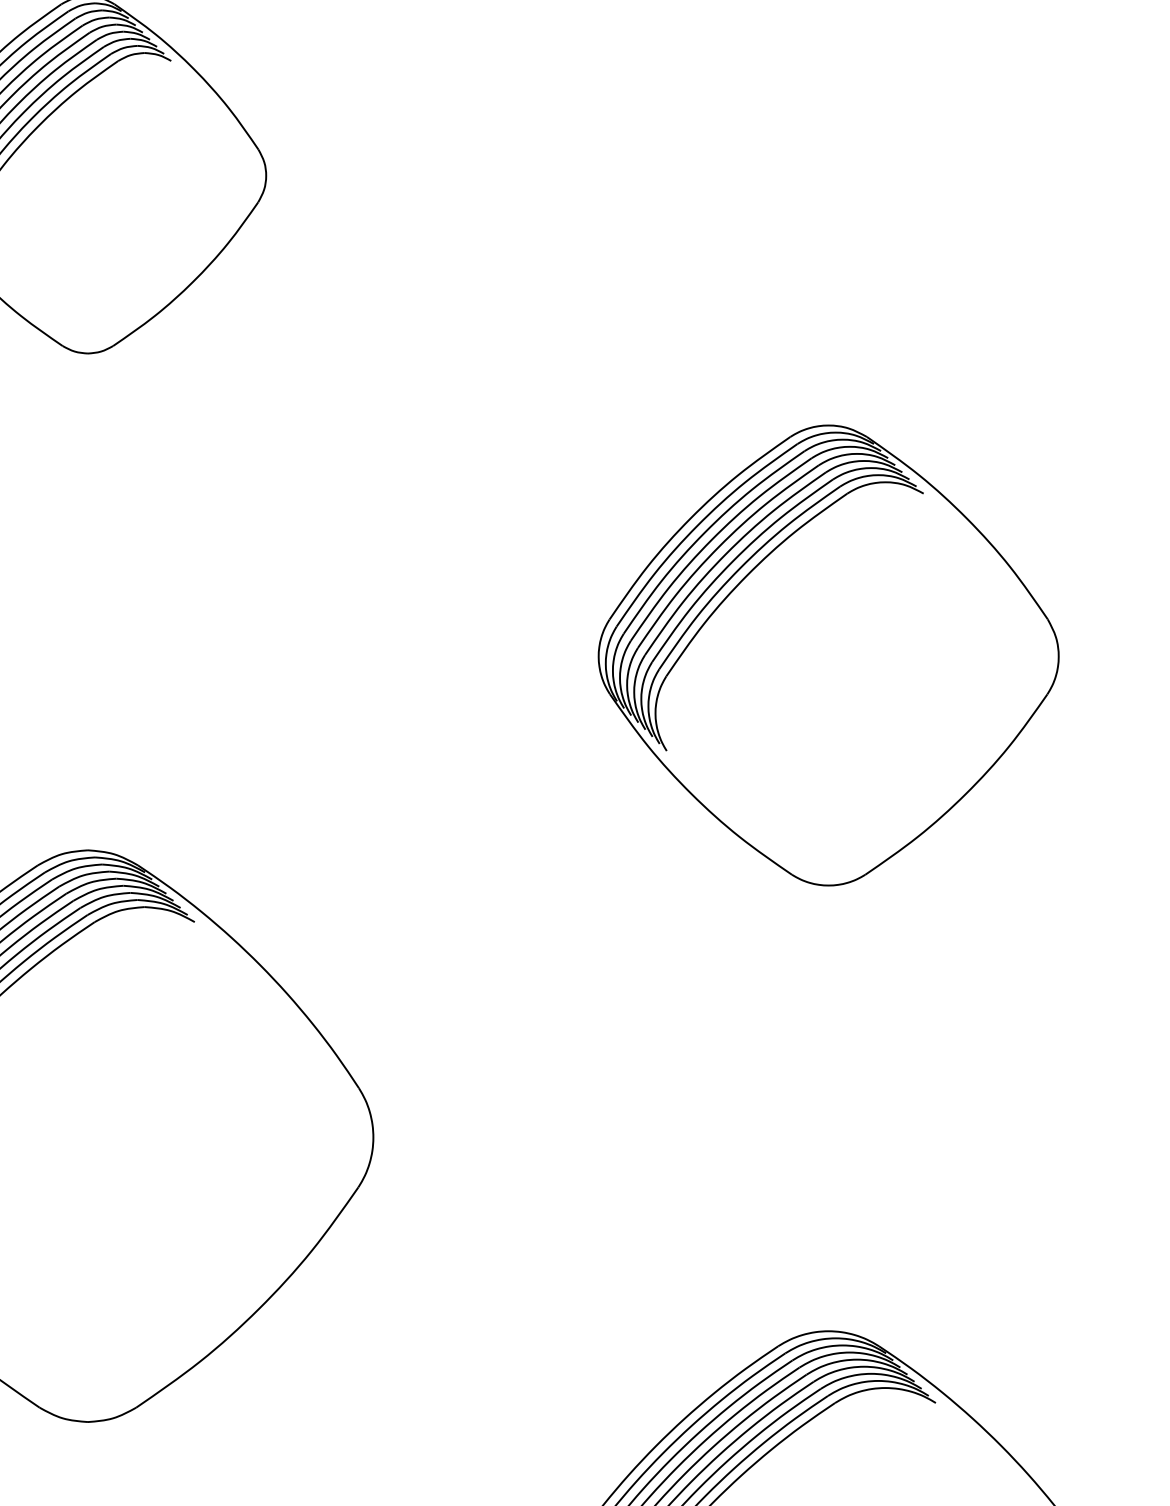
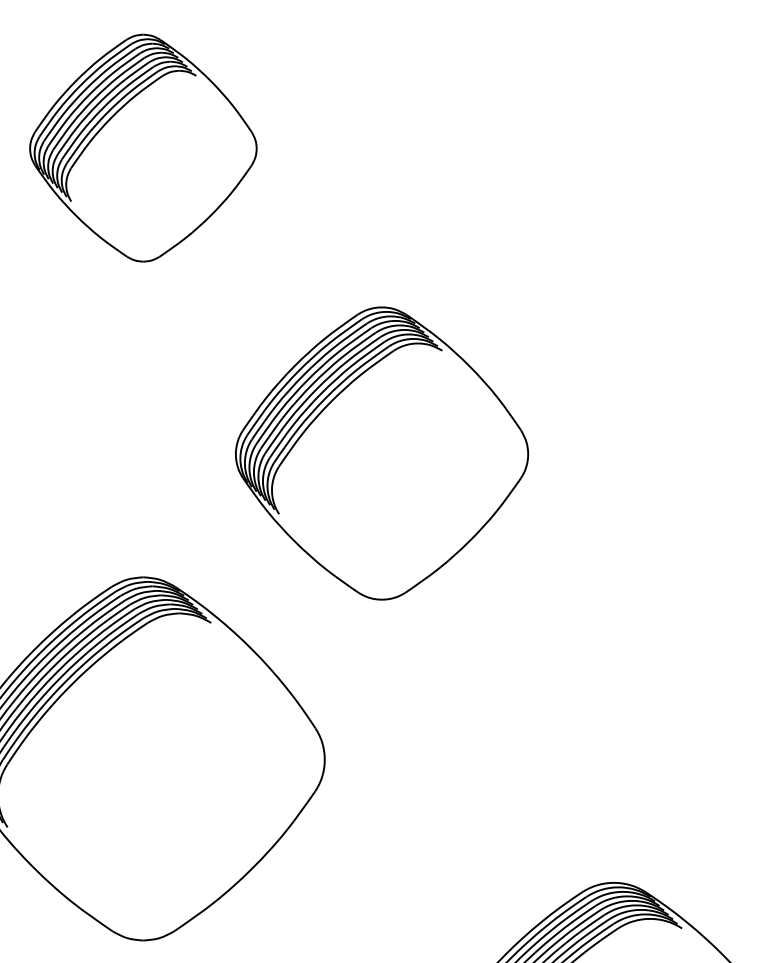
part: (829, 655) -> (382, 453), moved

